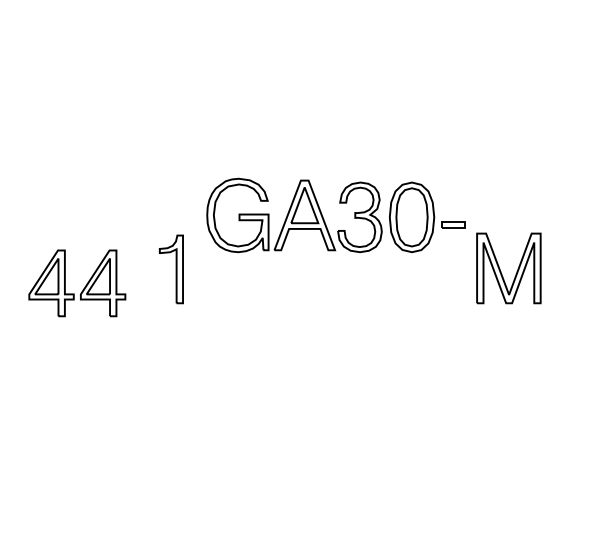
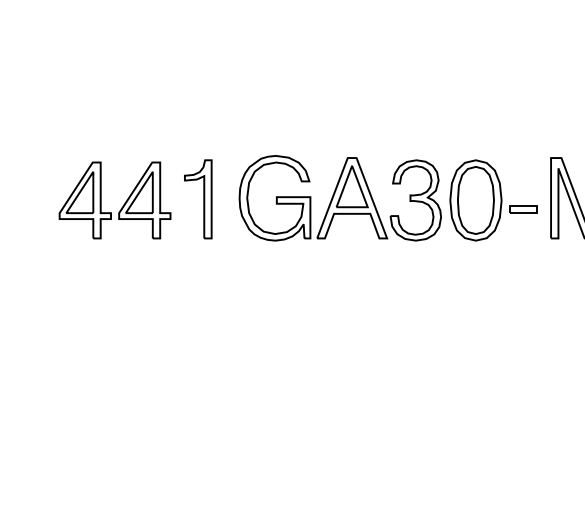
part: (325, 221) -> (376, 205), moved
part: (84, 286) -> (123, 204), moved

